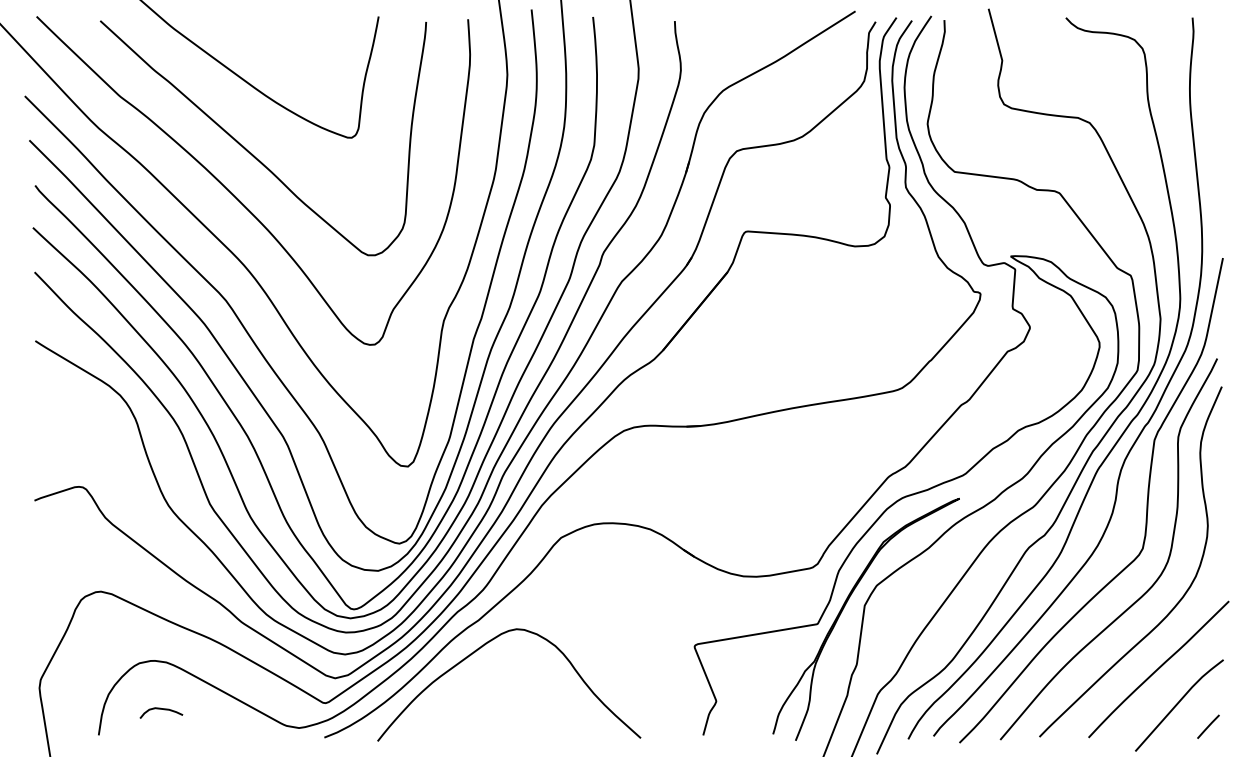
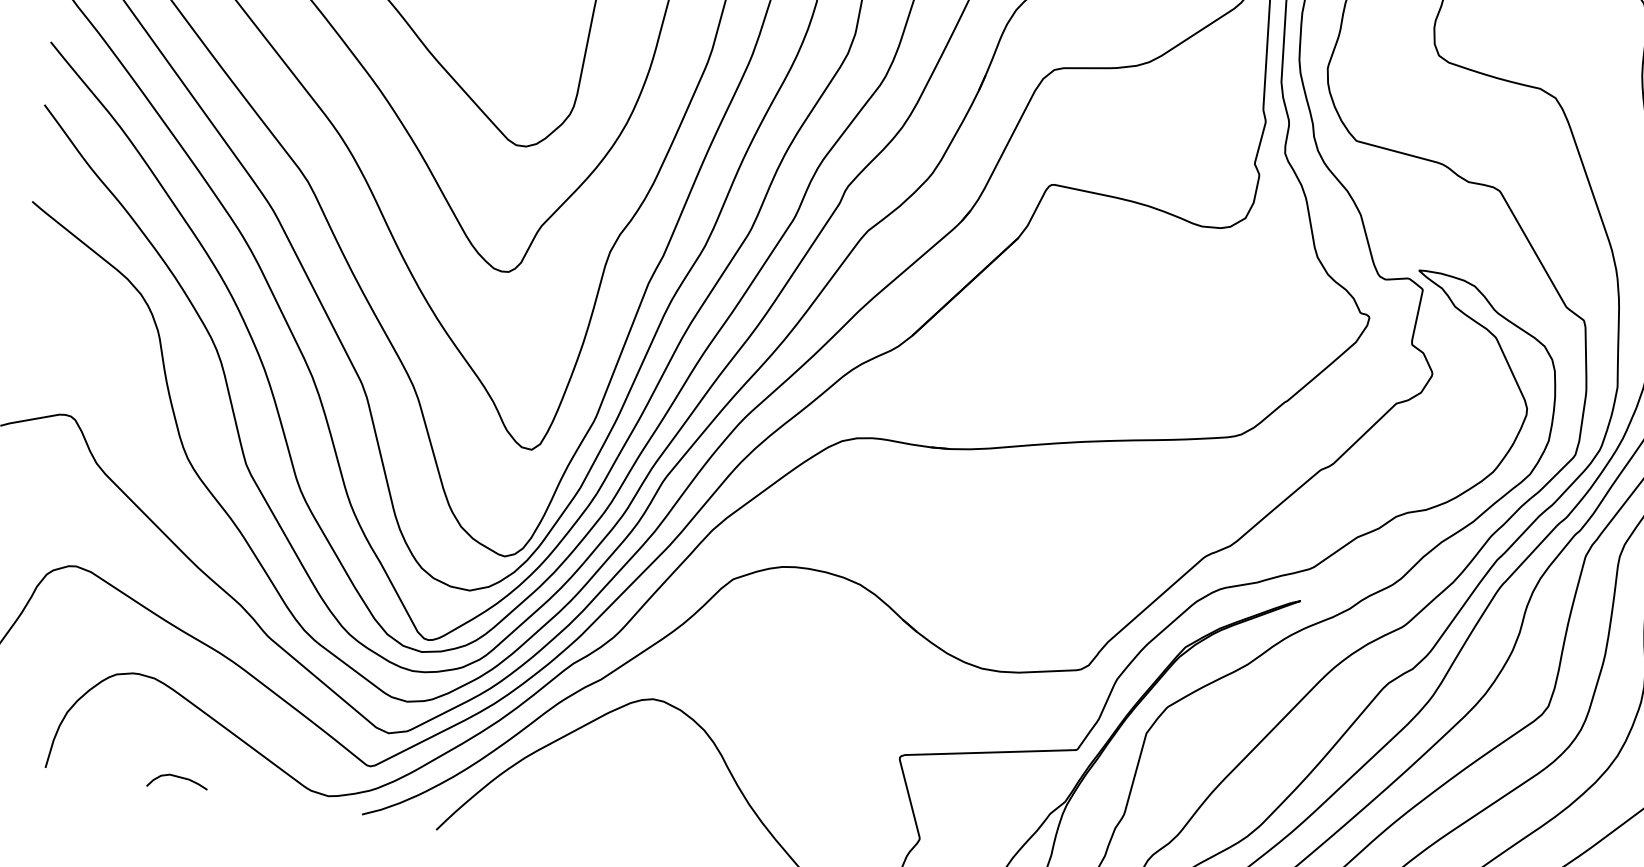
curve: (161, 709) -> (178, 777), moved

